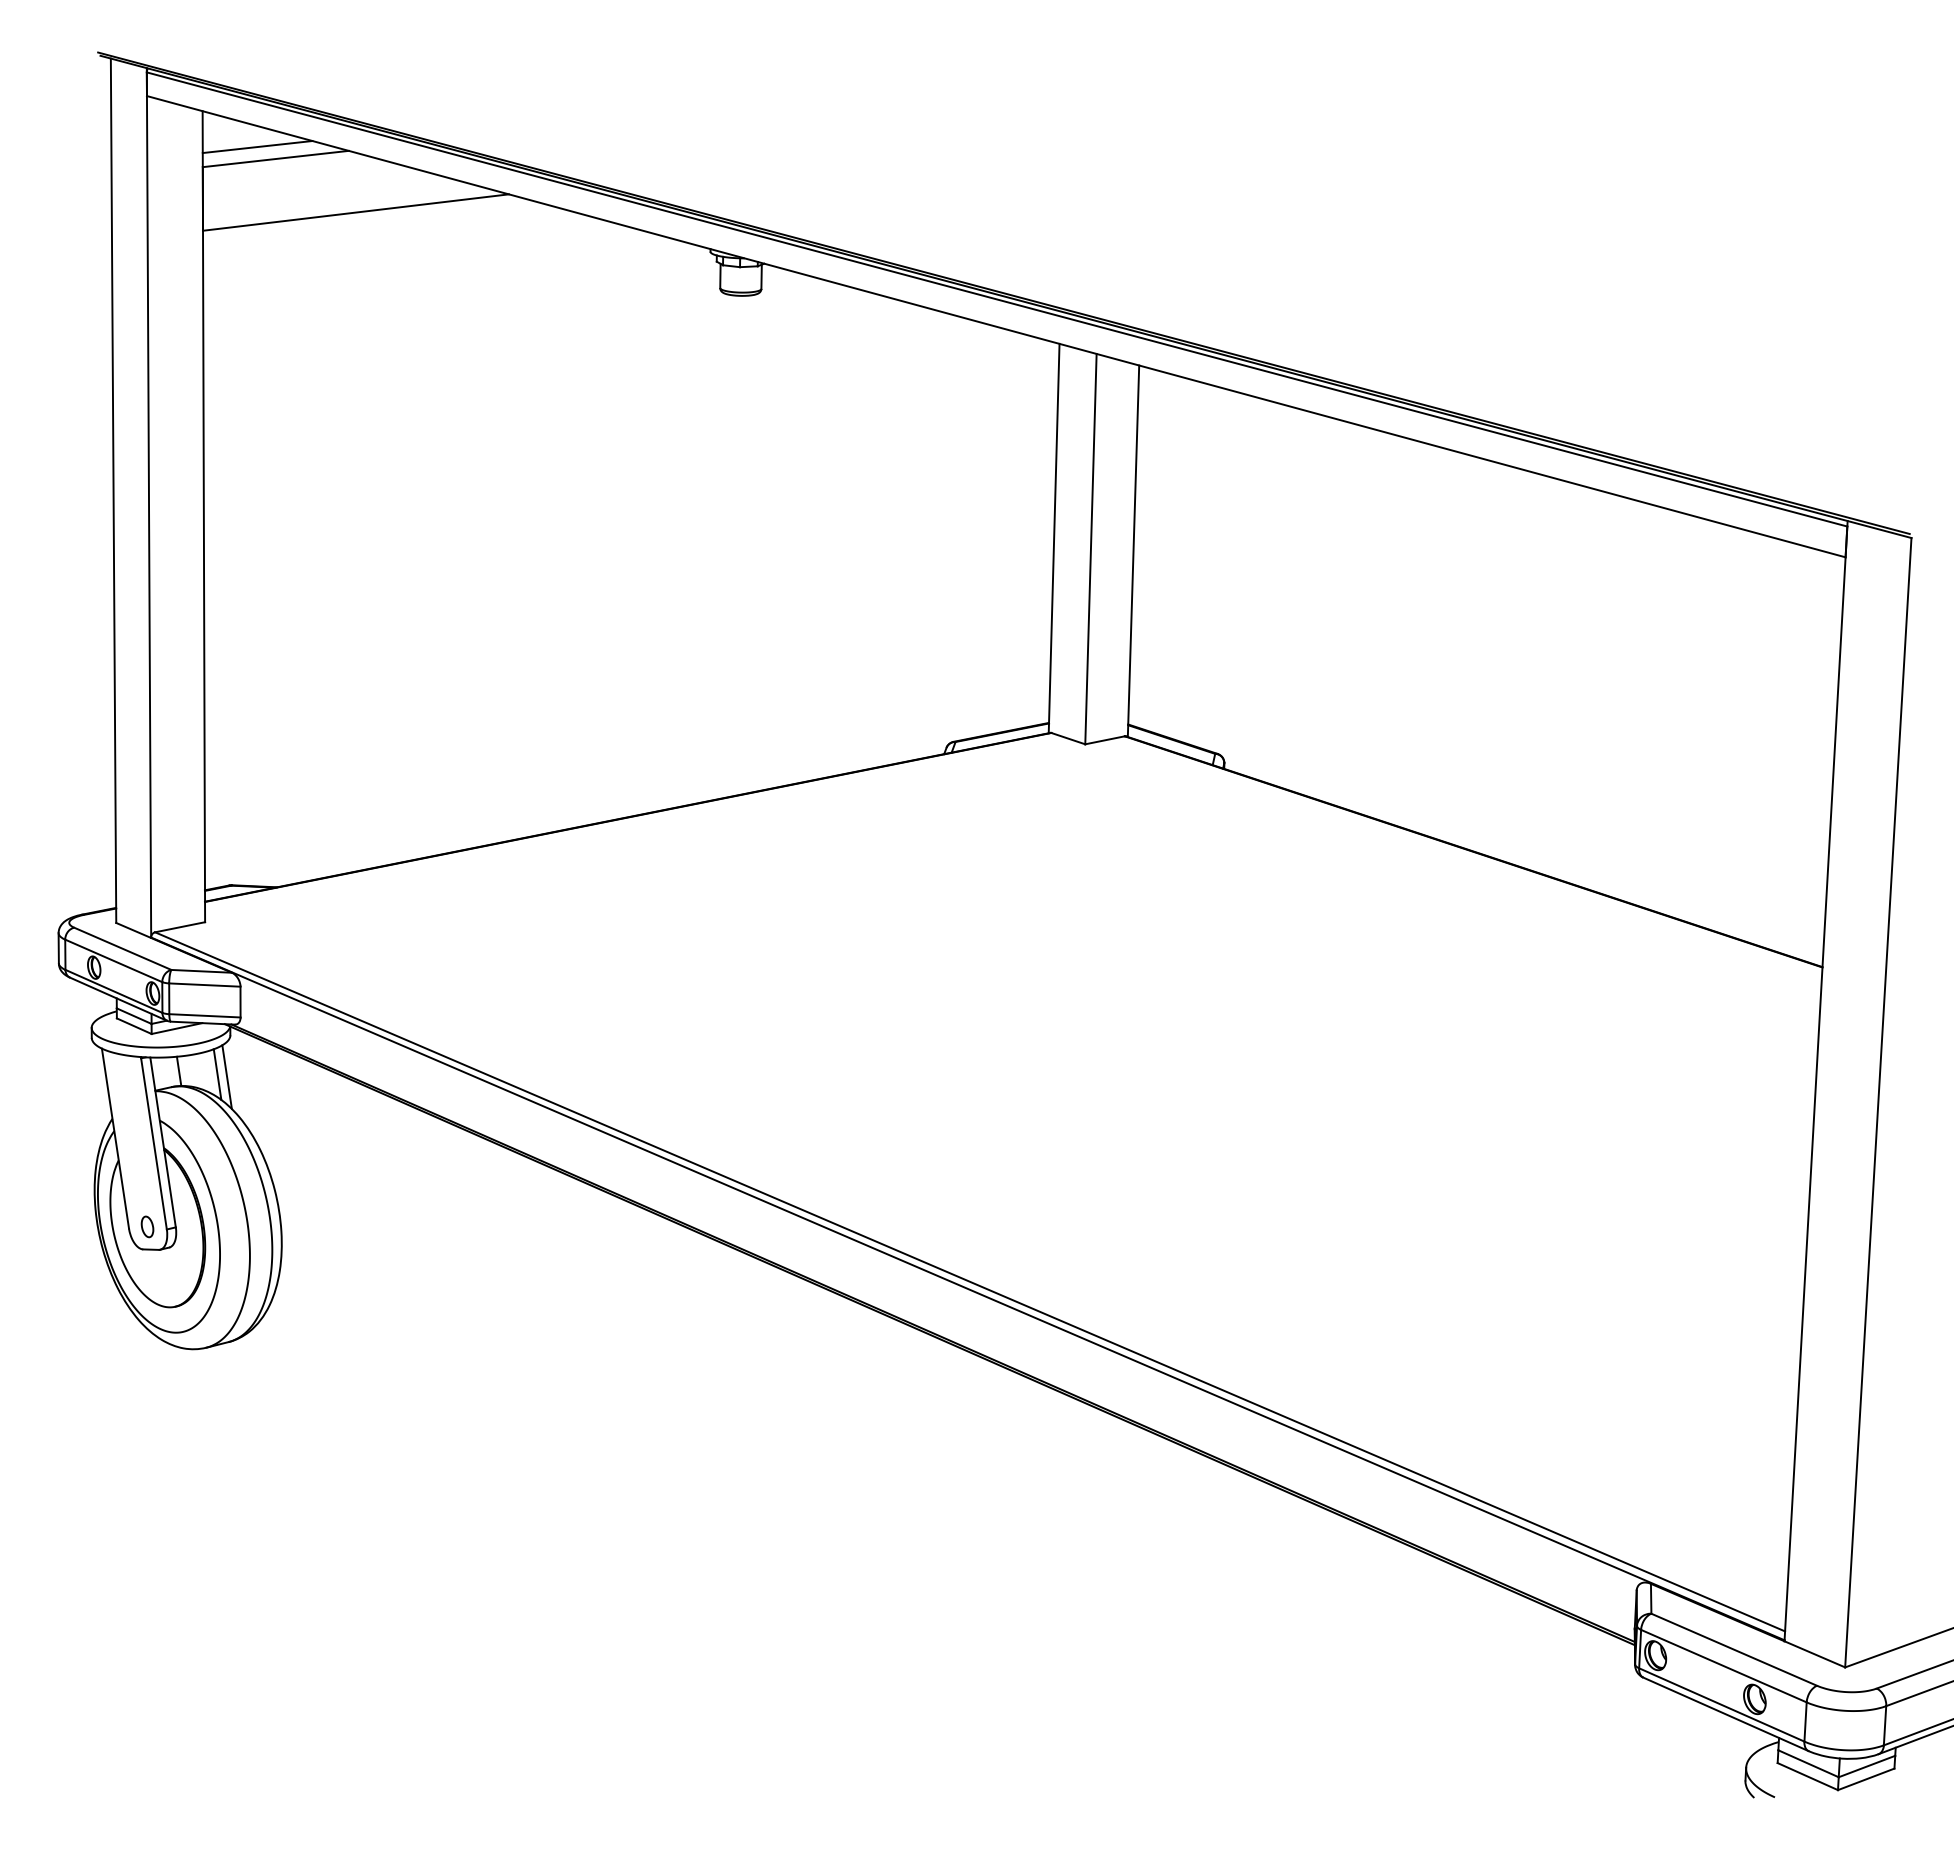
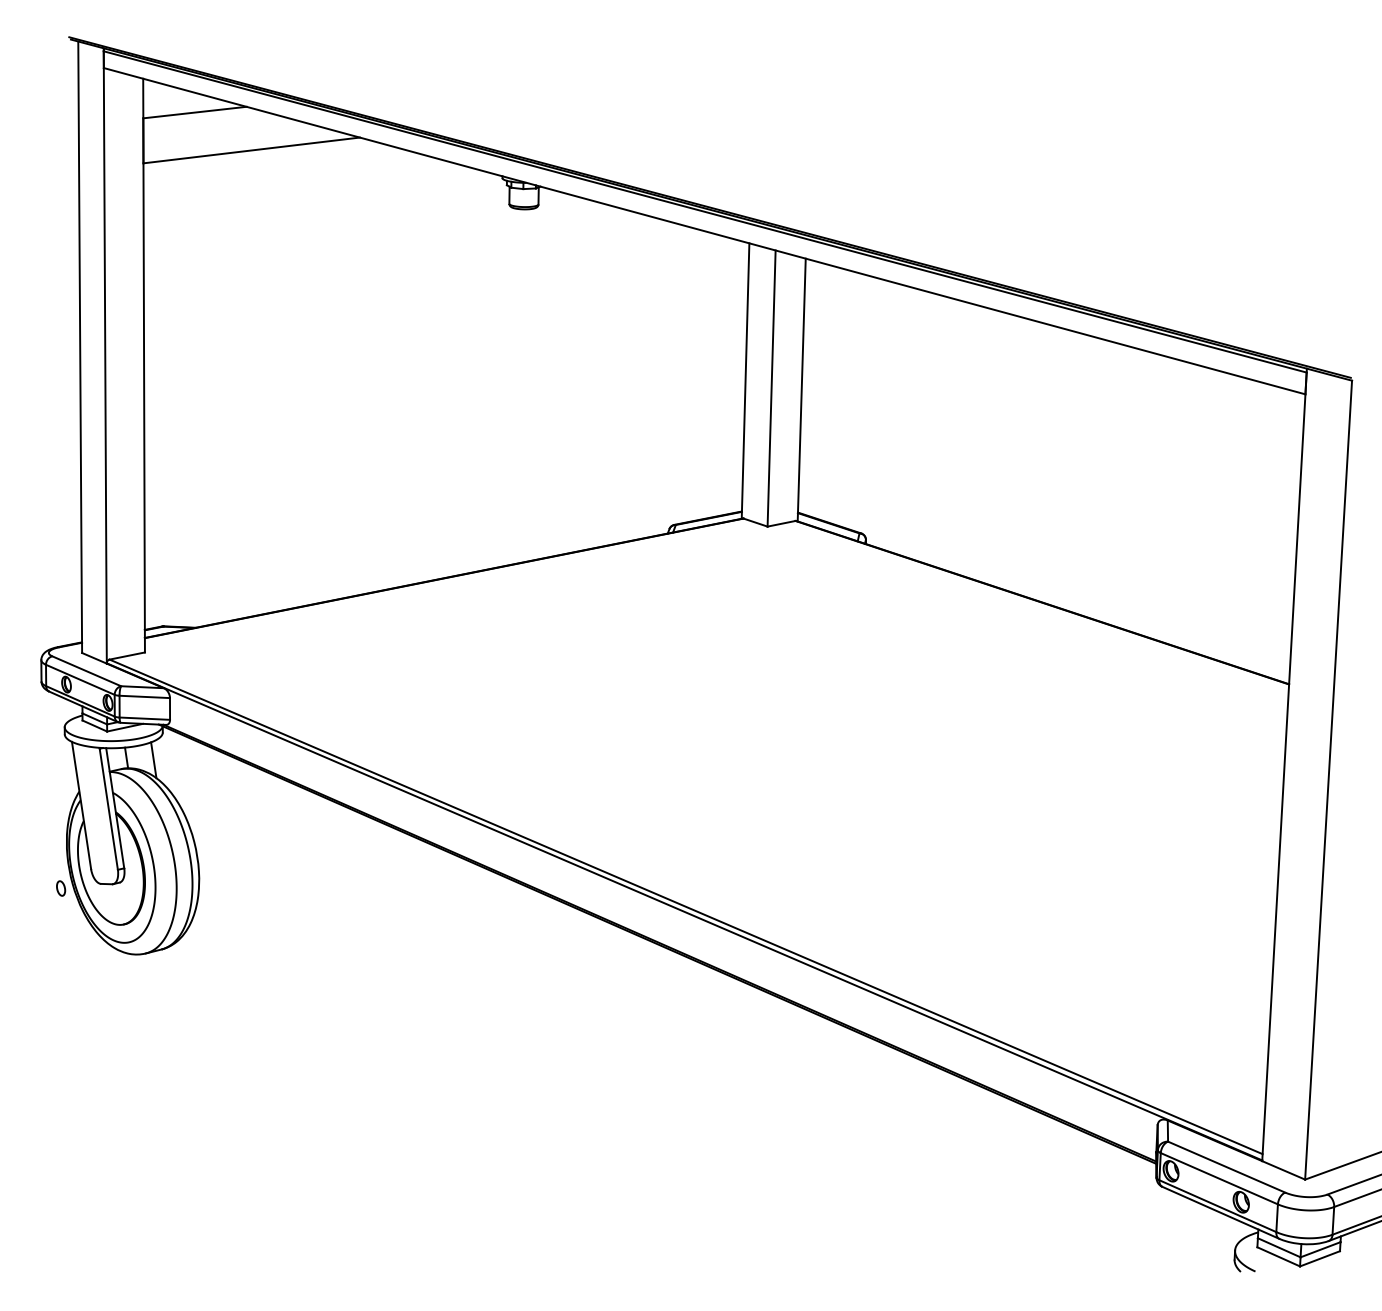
line: (257, 147) -> (182, 104), removed
line: (226, 1076) -> (160, 761), removed
part: (147, 1226) -> (61, 888), moved

